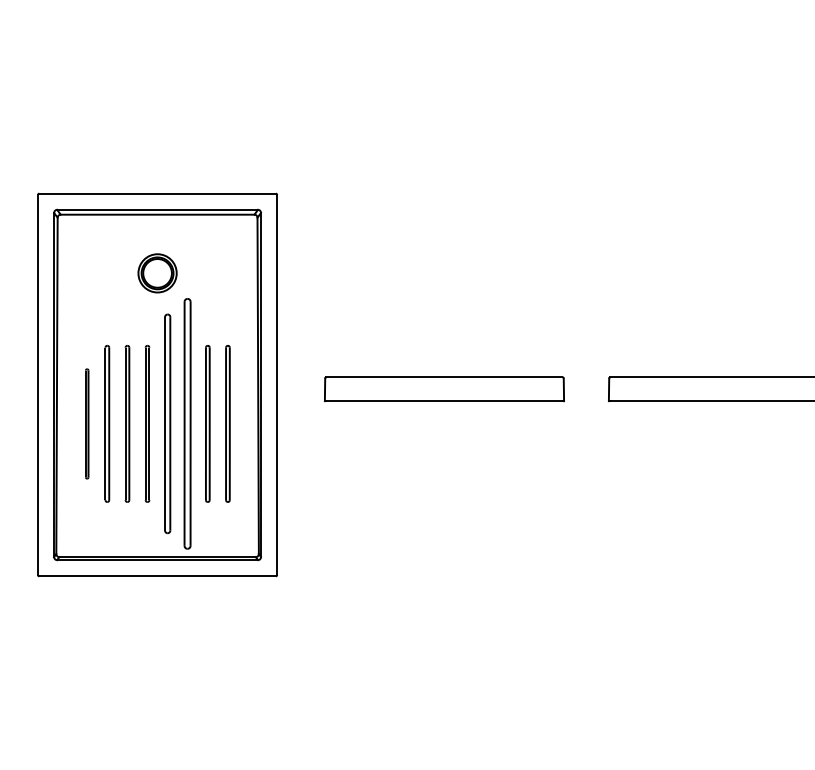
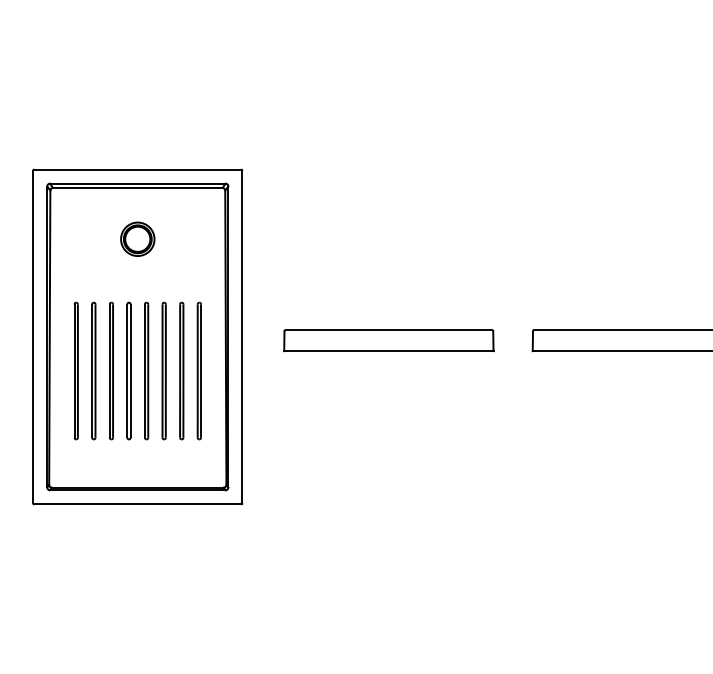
part: (86, 423) -> (75, 370), size x1.43
part: (167, 423) -> (146, 370), size x0.71
part: (187, 423) -> (163, 370), size x0.62

